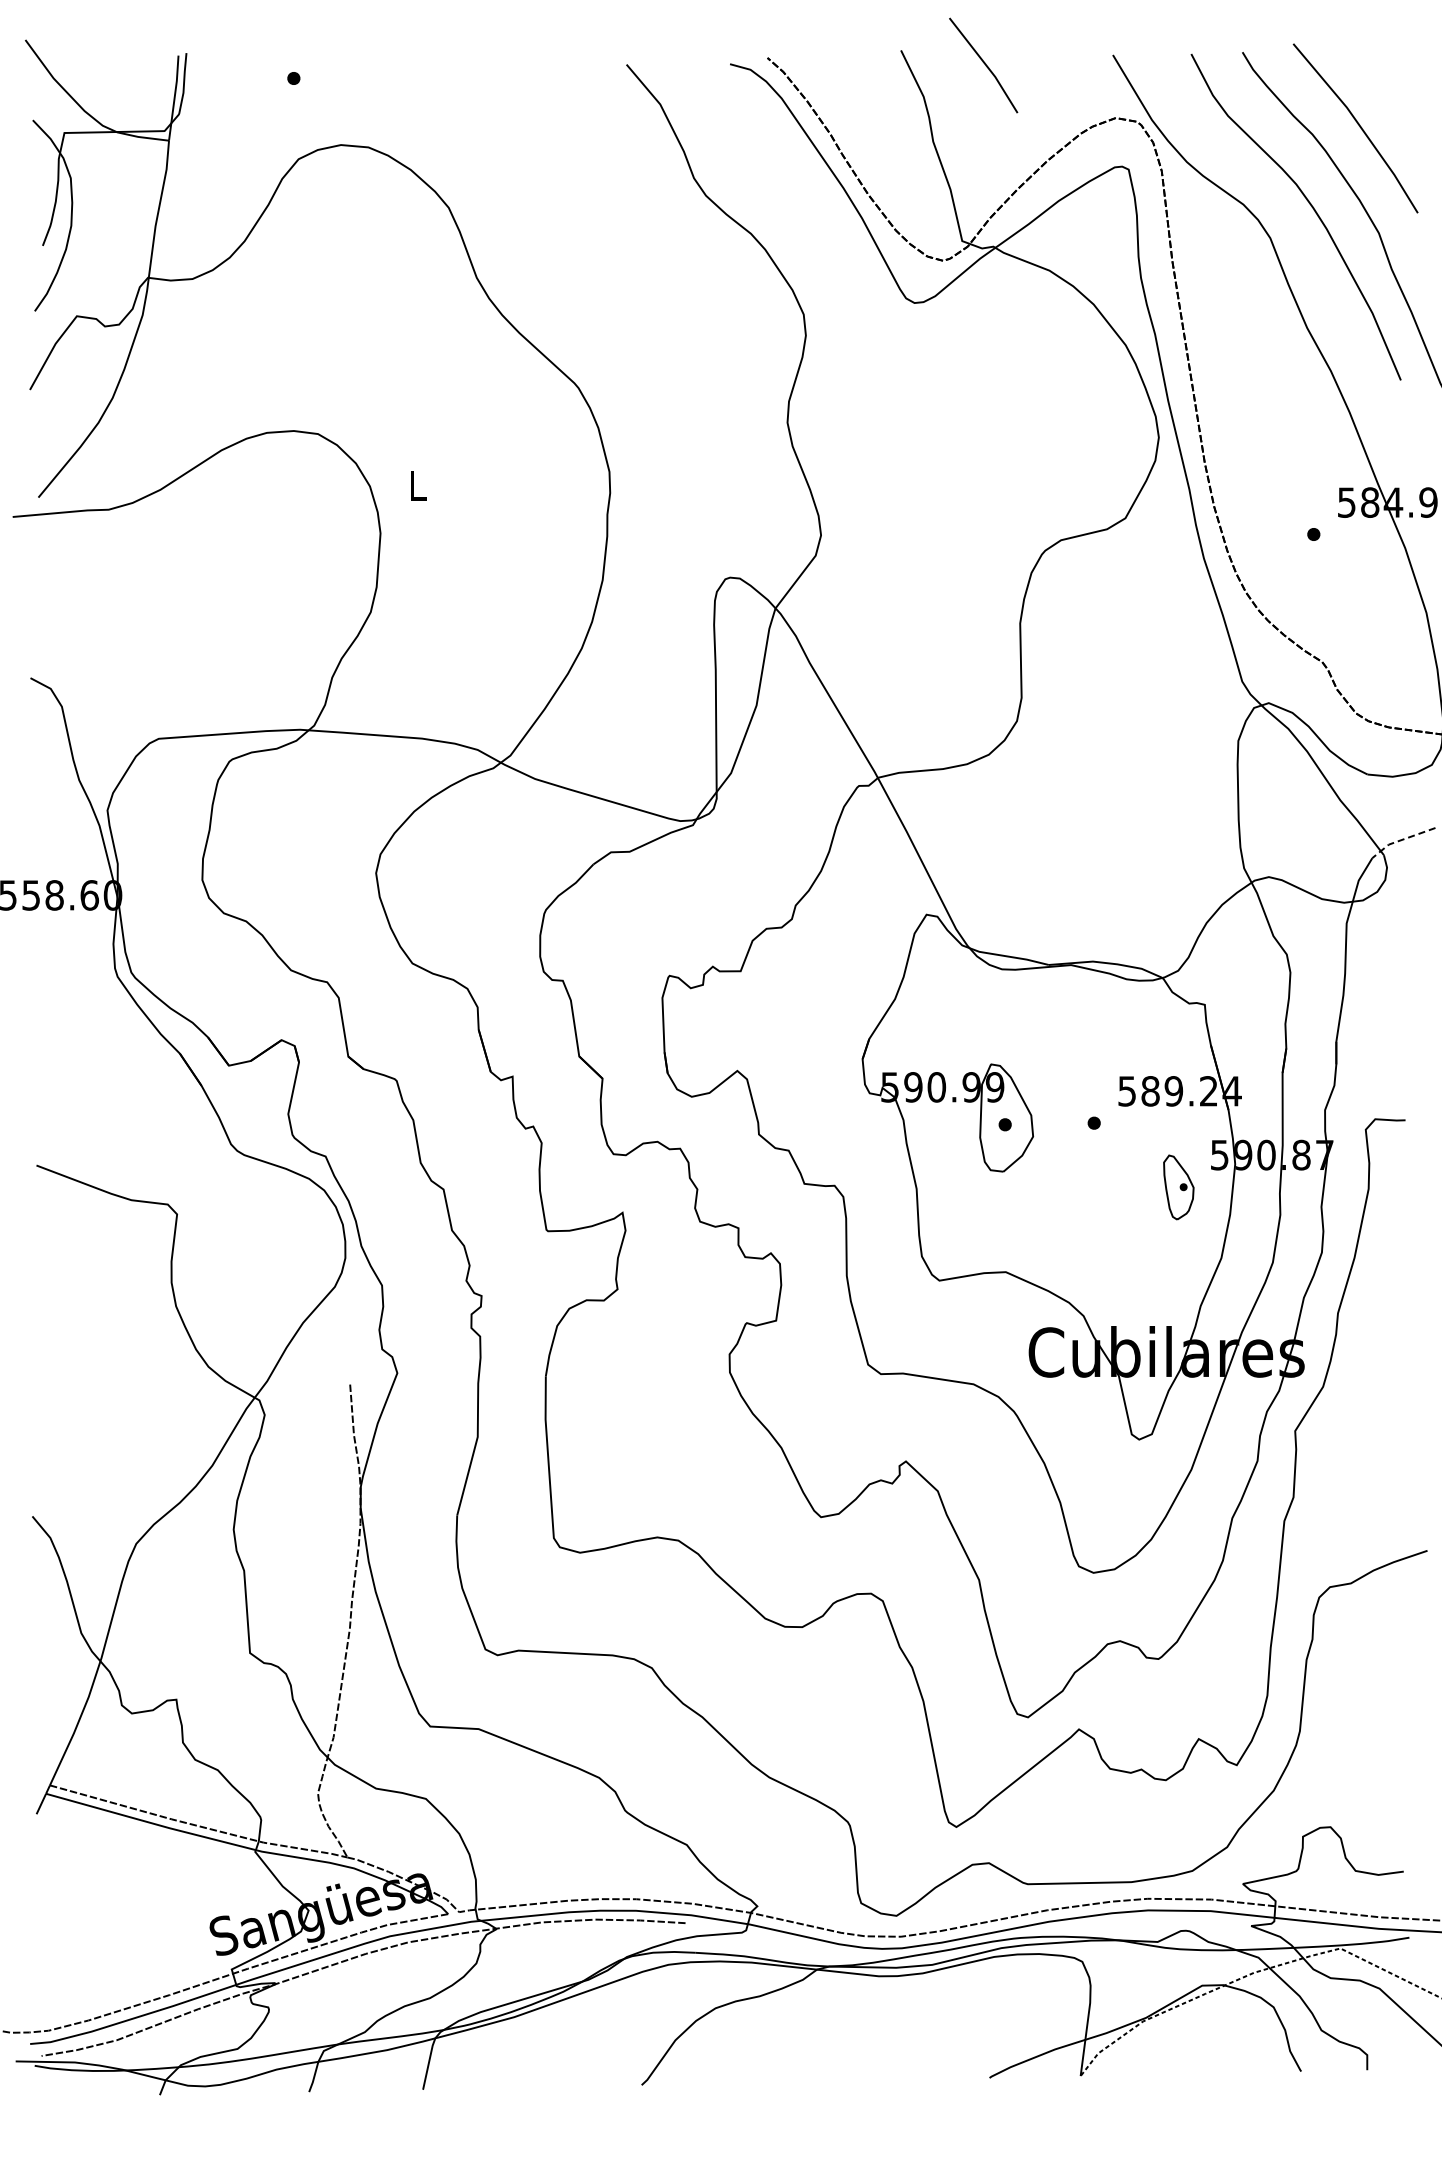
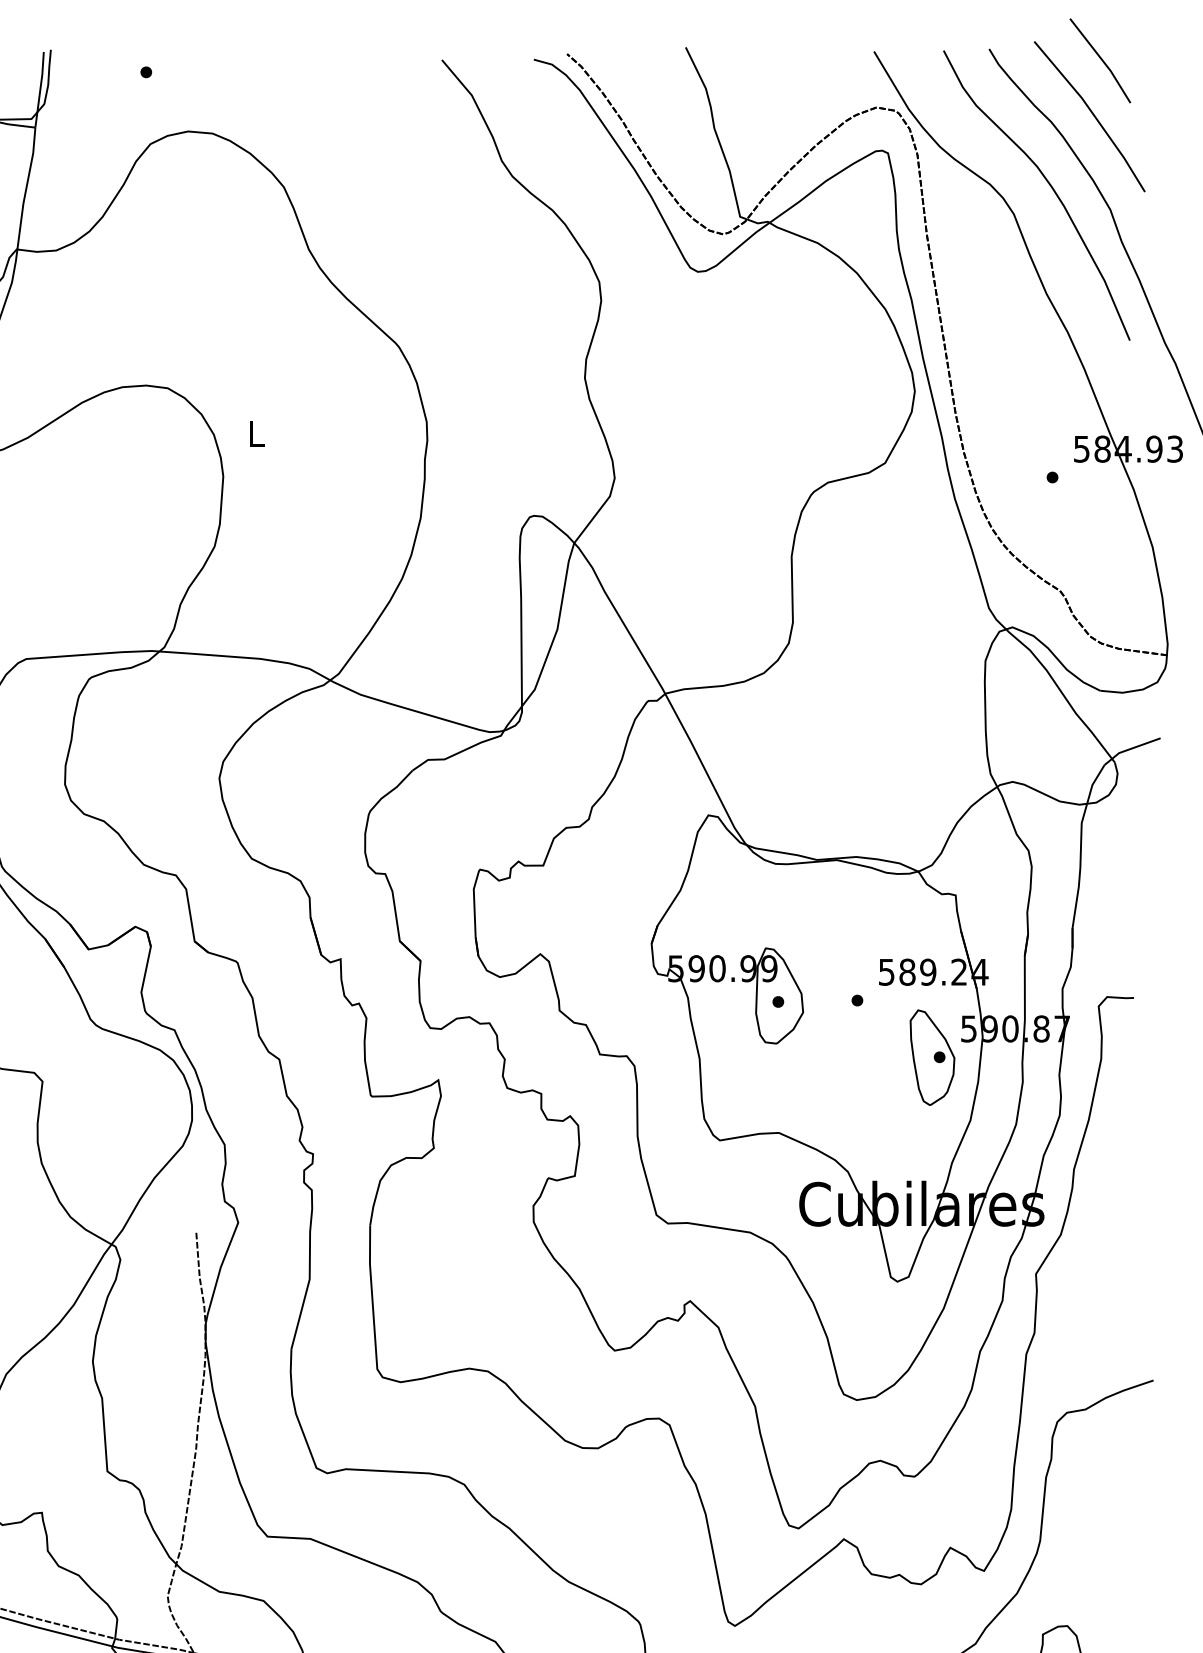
line: (984, 64) -> (1101, 59), moved
line: (1400, 840) -> (1129, 749), dashed -> solid
part: (1178, 1187) -> (932, 1057), size x1.67

